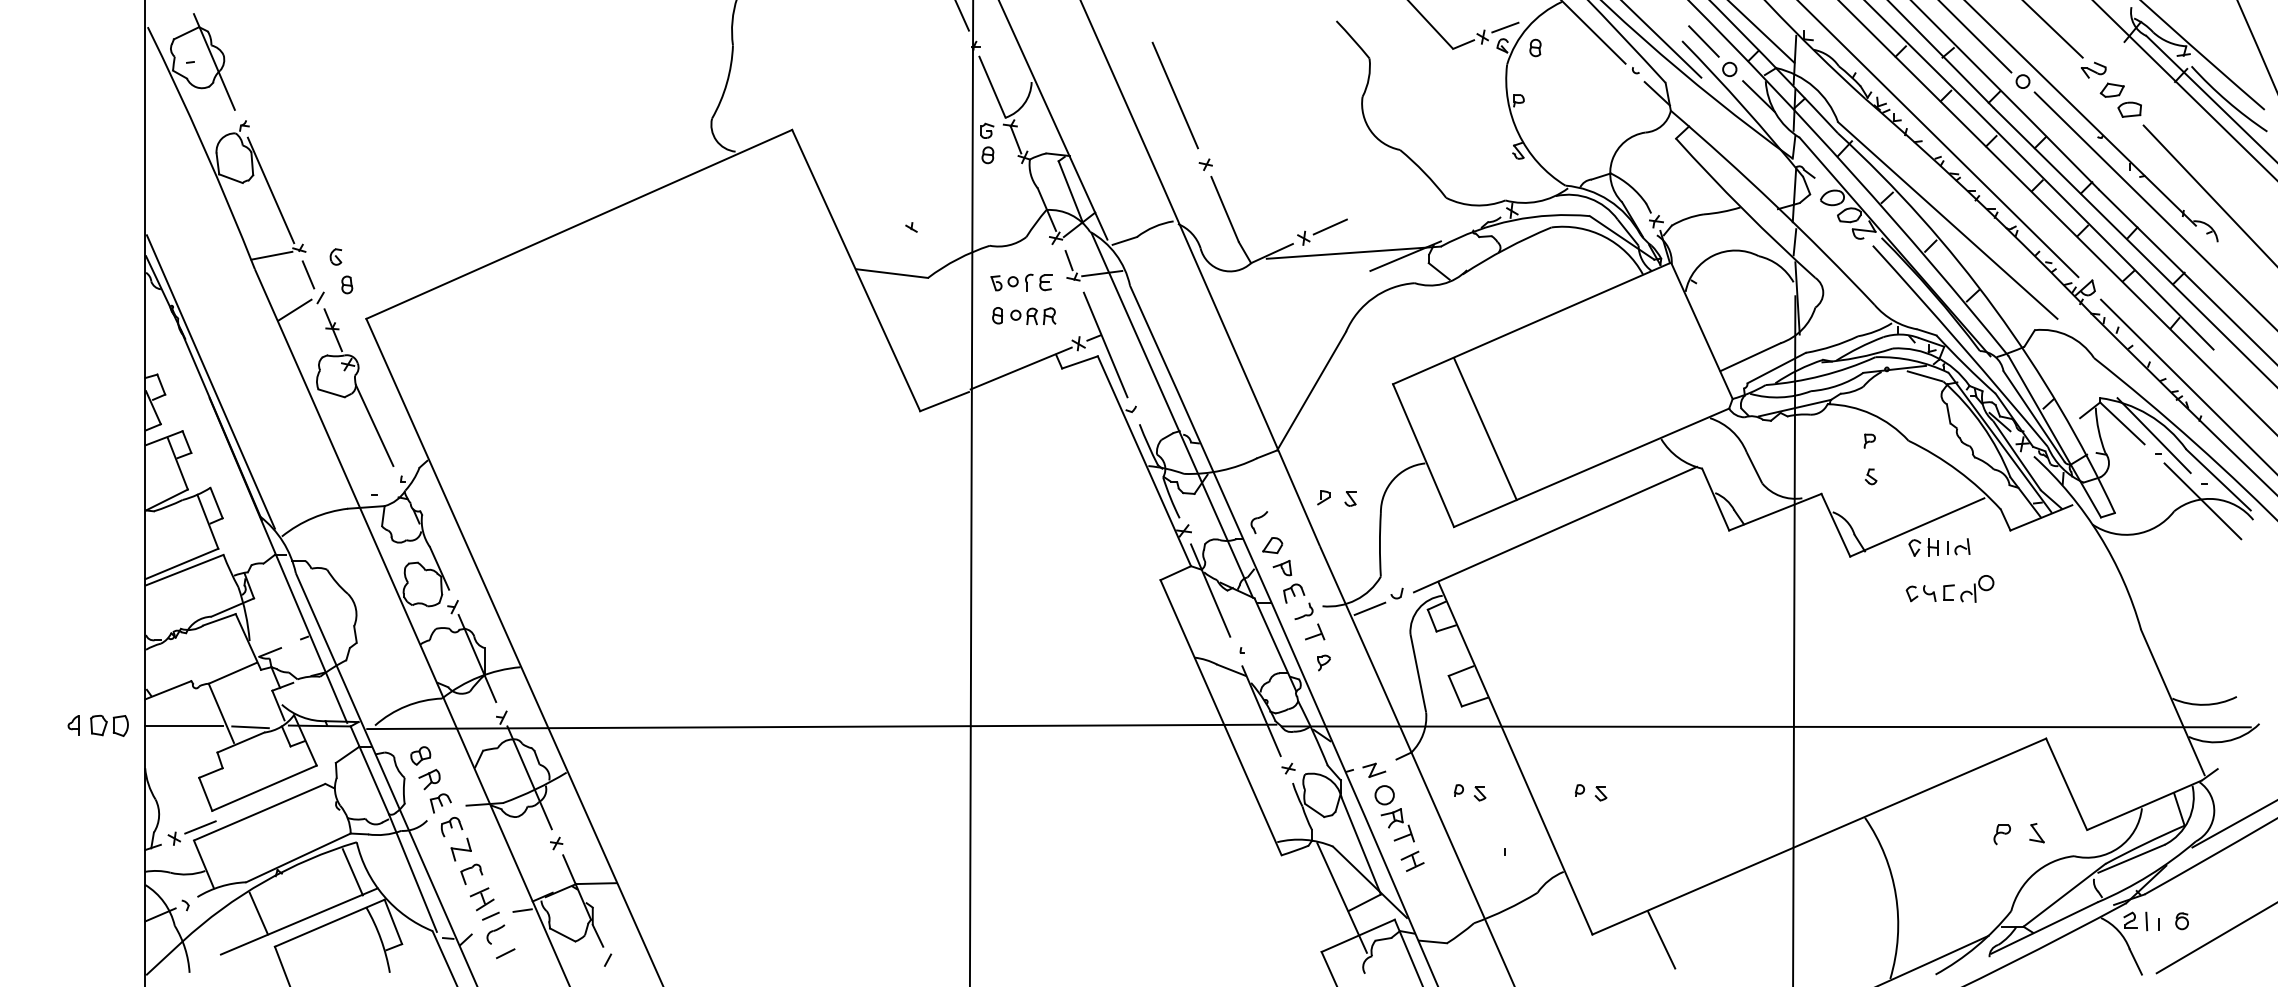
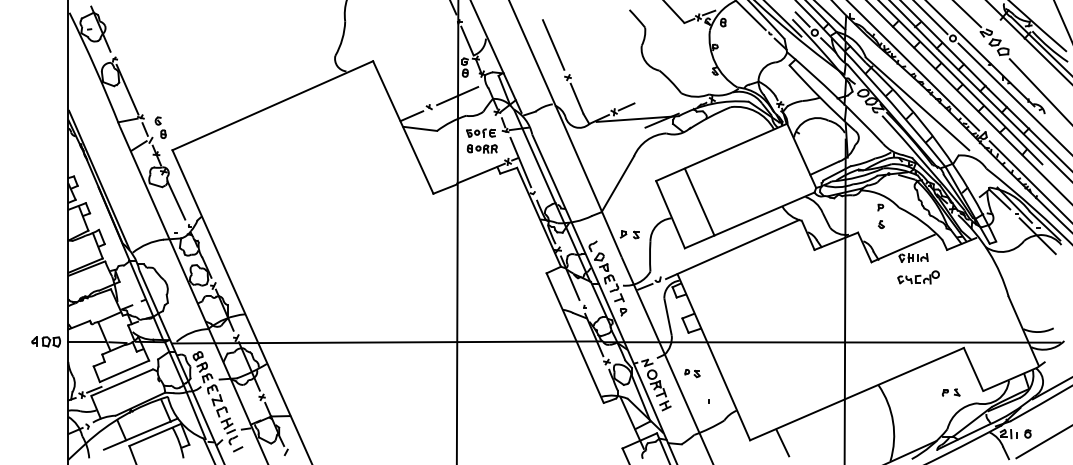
line: (971, 204) -> (457, 96), added
line: (873, 247) -> (411, 116), added
part: (1591, 792) -> (749, 373), removed
part: (2017, 833) -> (950, 392), size x0.71

